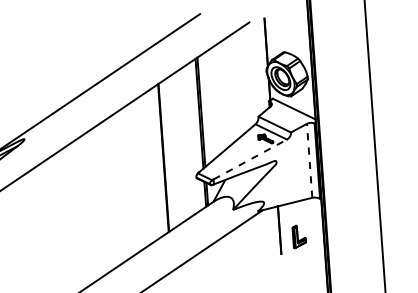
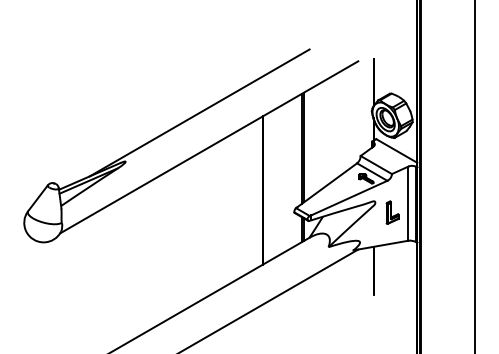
line: (250, 159) -> (349, 198), dashed -> solid
line: (309, 160) -> (408, 203), dashed -> solid
part: (299, 236) -> (392, 212), moved

